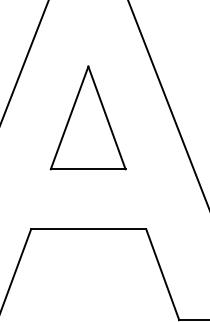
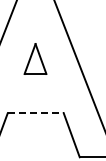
part: (88, 116) -> (35, 58), size x0.6
line: (88, 230) -> (35, 113), solid -> dashed

